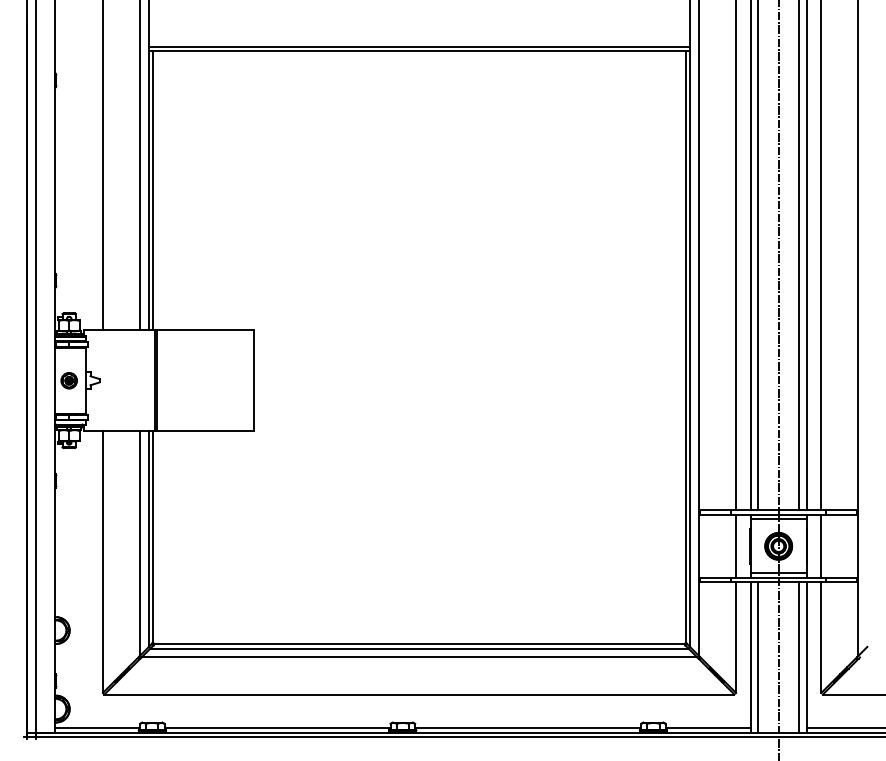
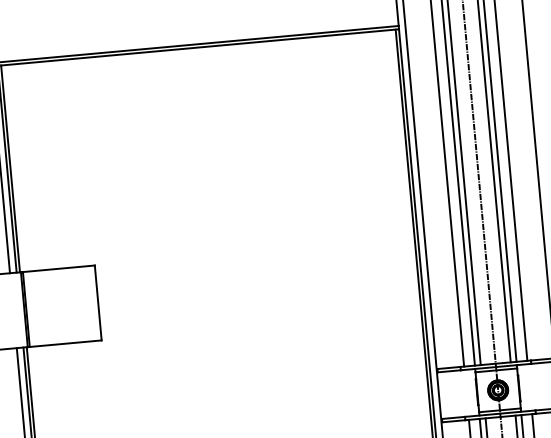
line: (736, 545) -> (466, 392), removed
line: (821, 545) -> (529, 386), removed

